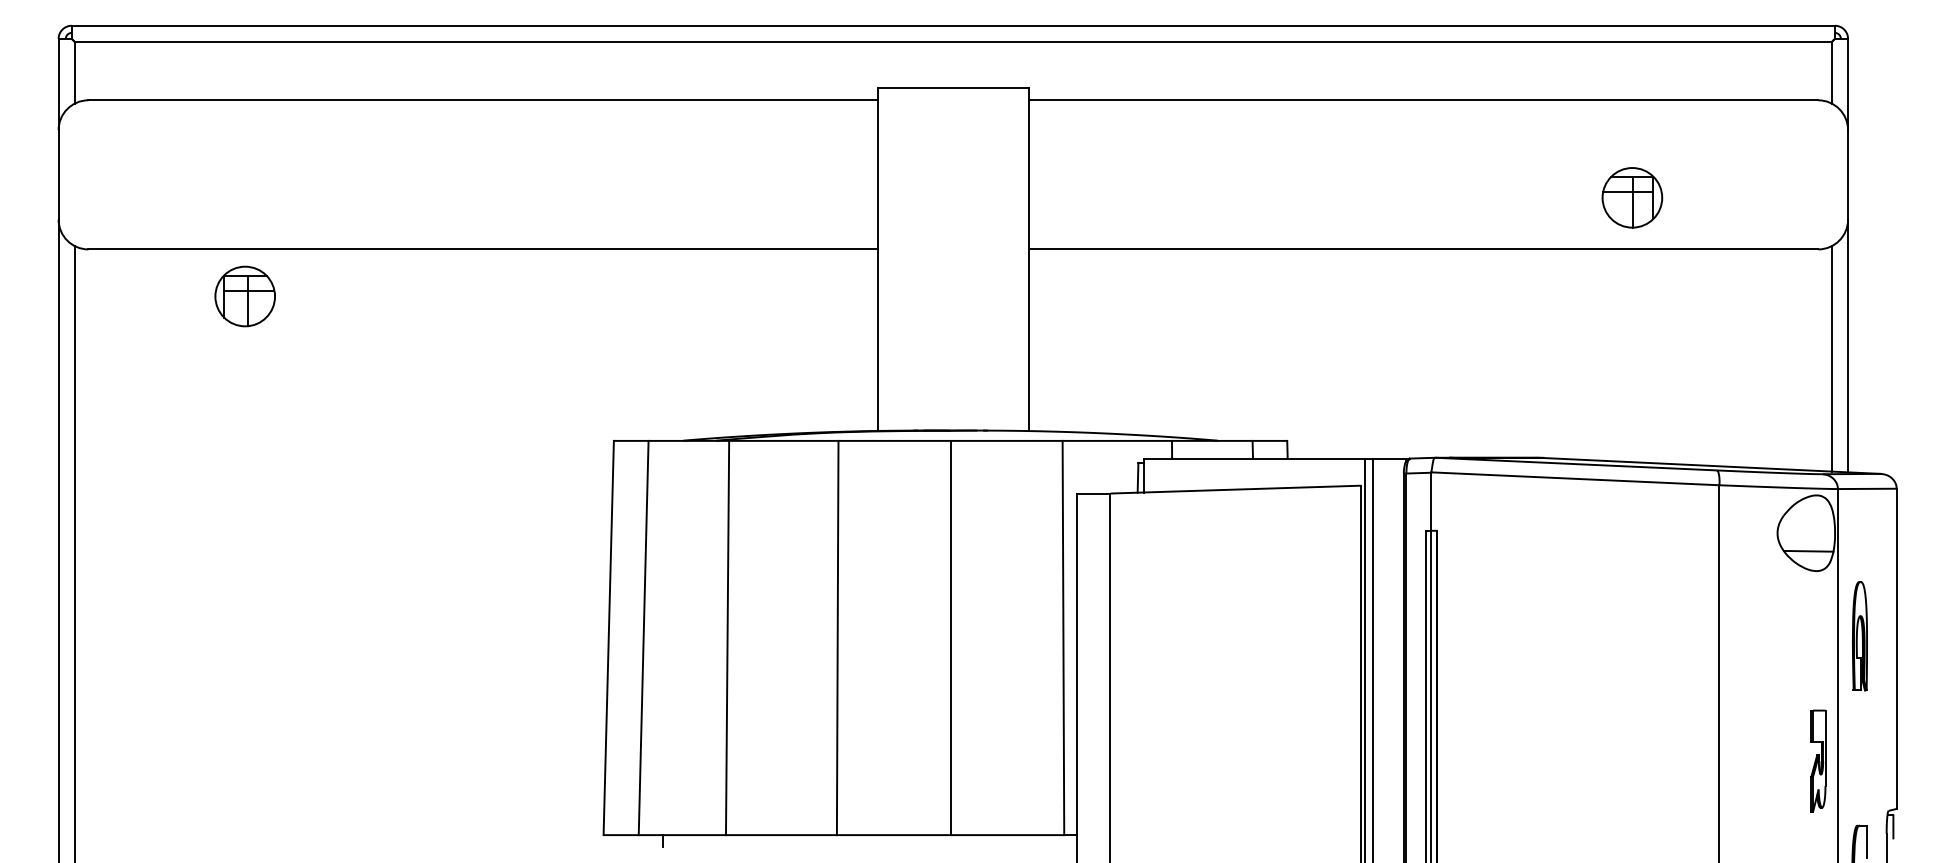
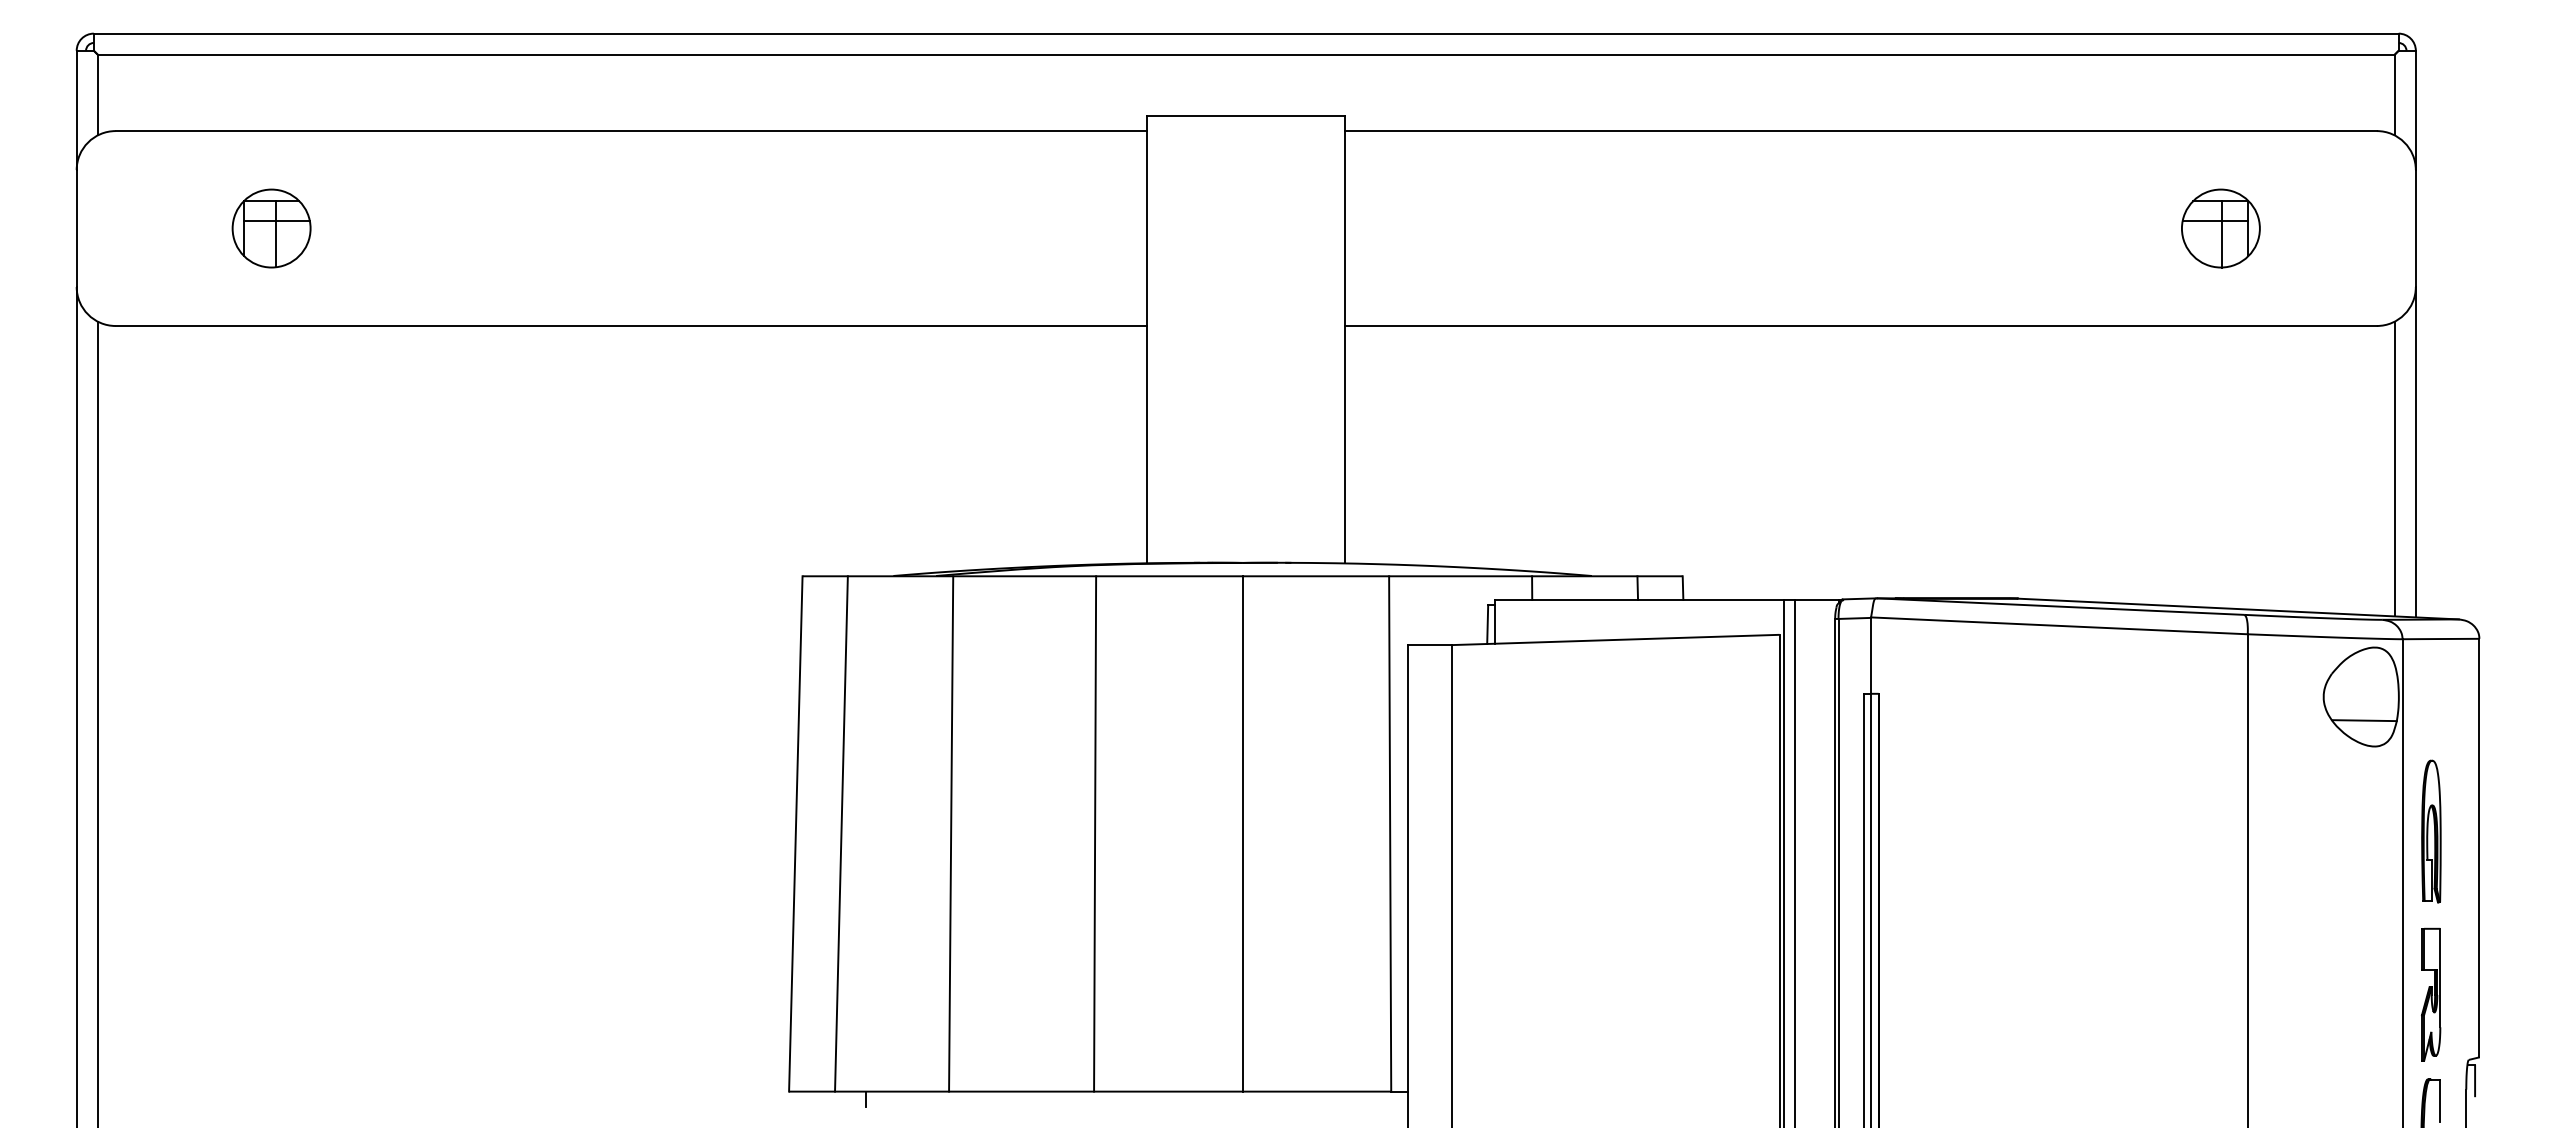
part: (1632, 197) -> (2220, 228), moved
part: (245, 296) -> (271, 228), moved
part: (1818, 760) -> (2431, 994), moved

